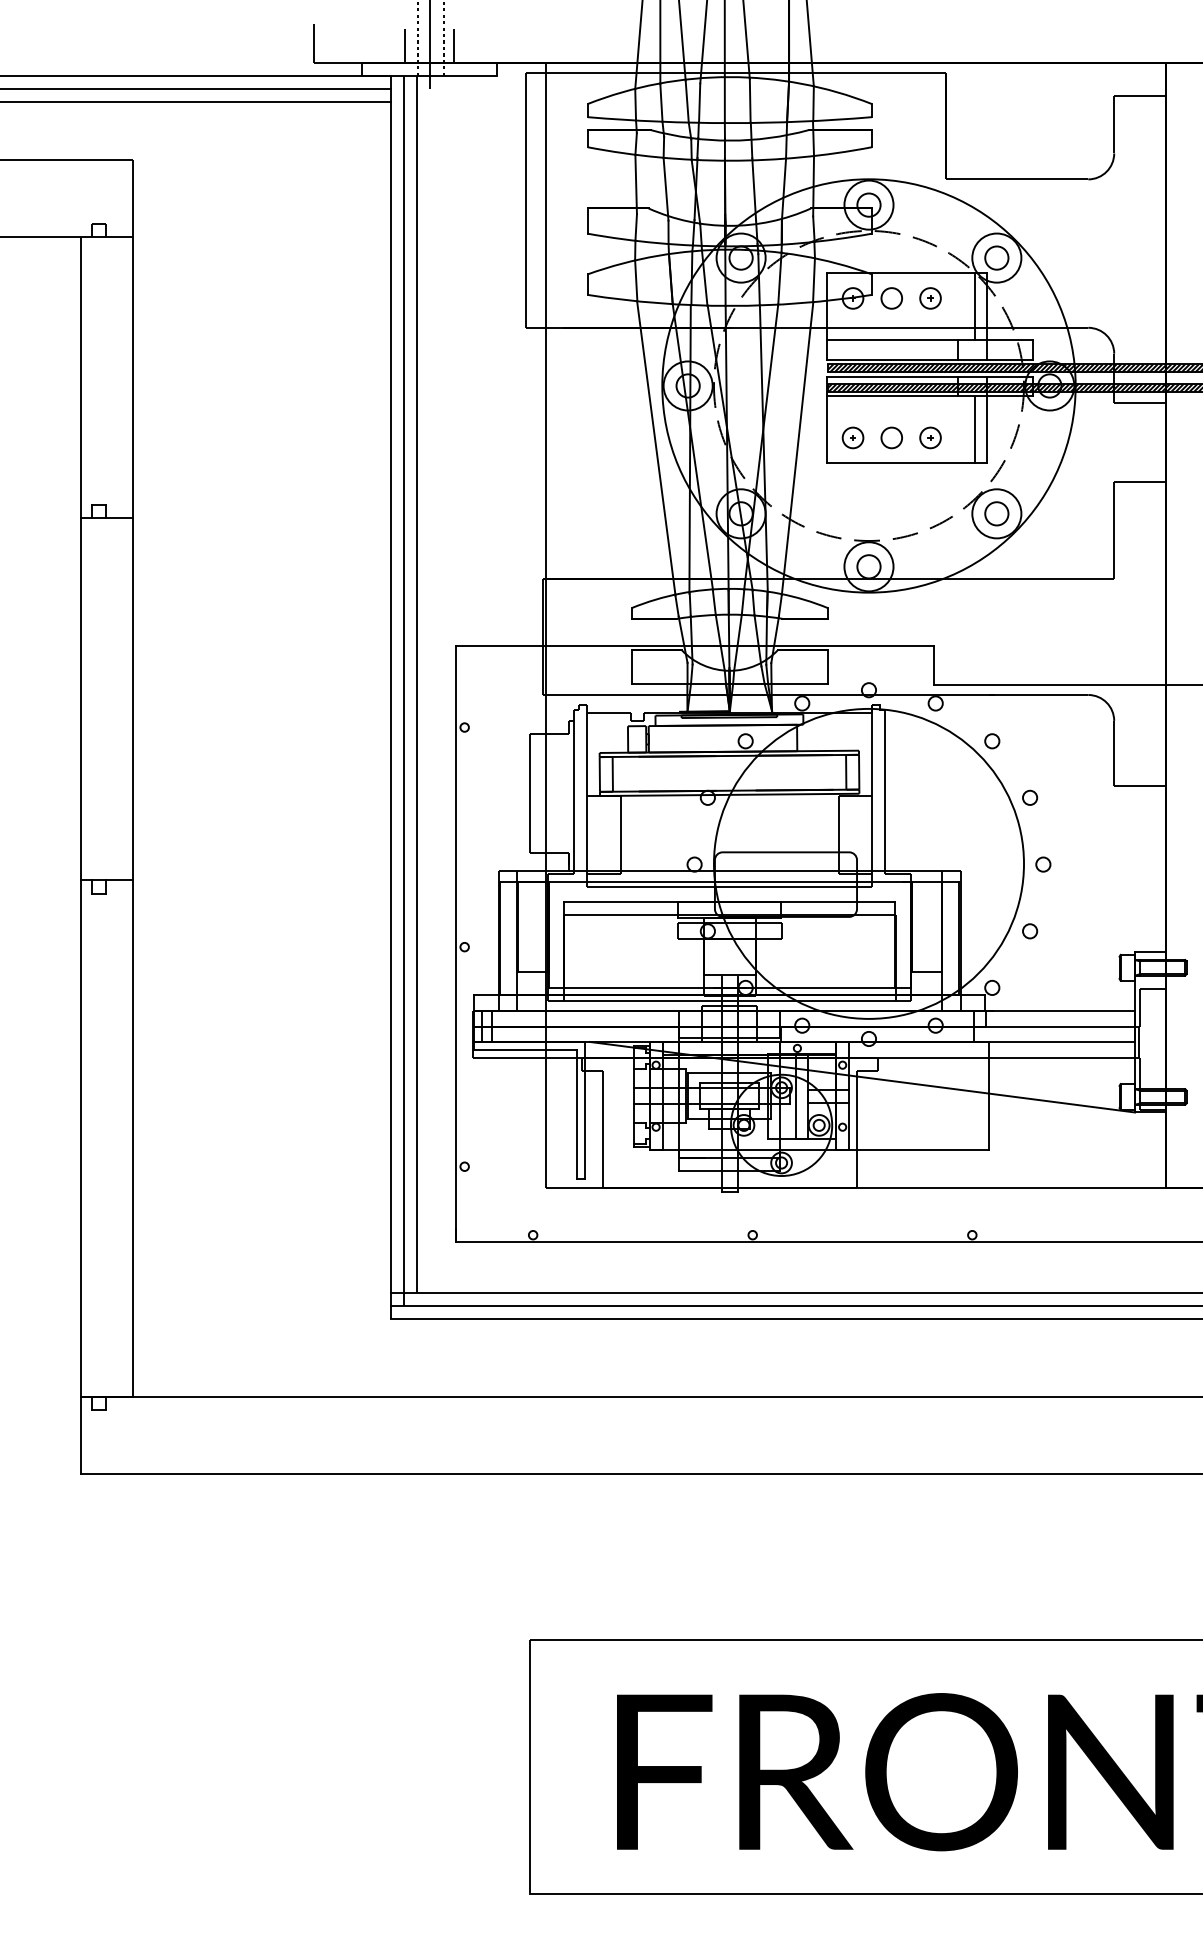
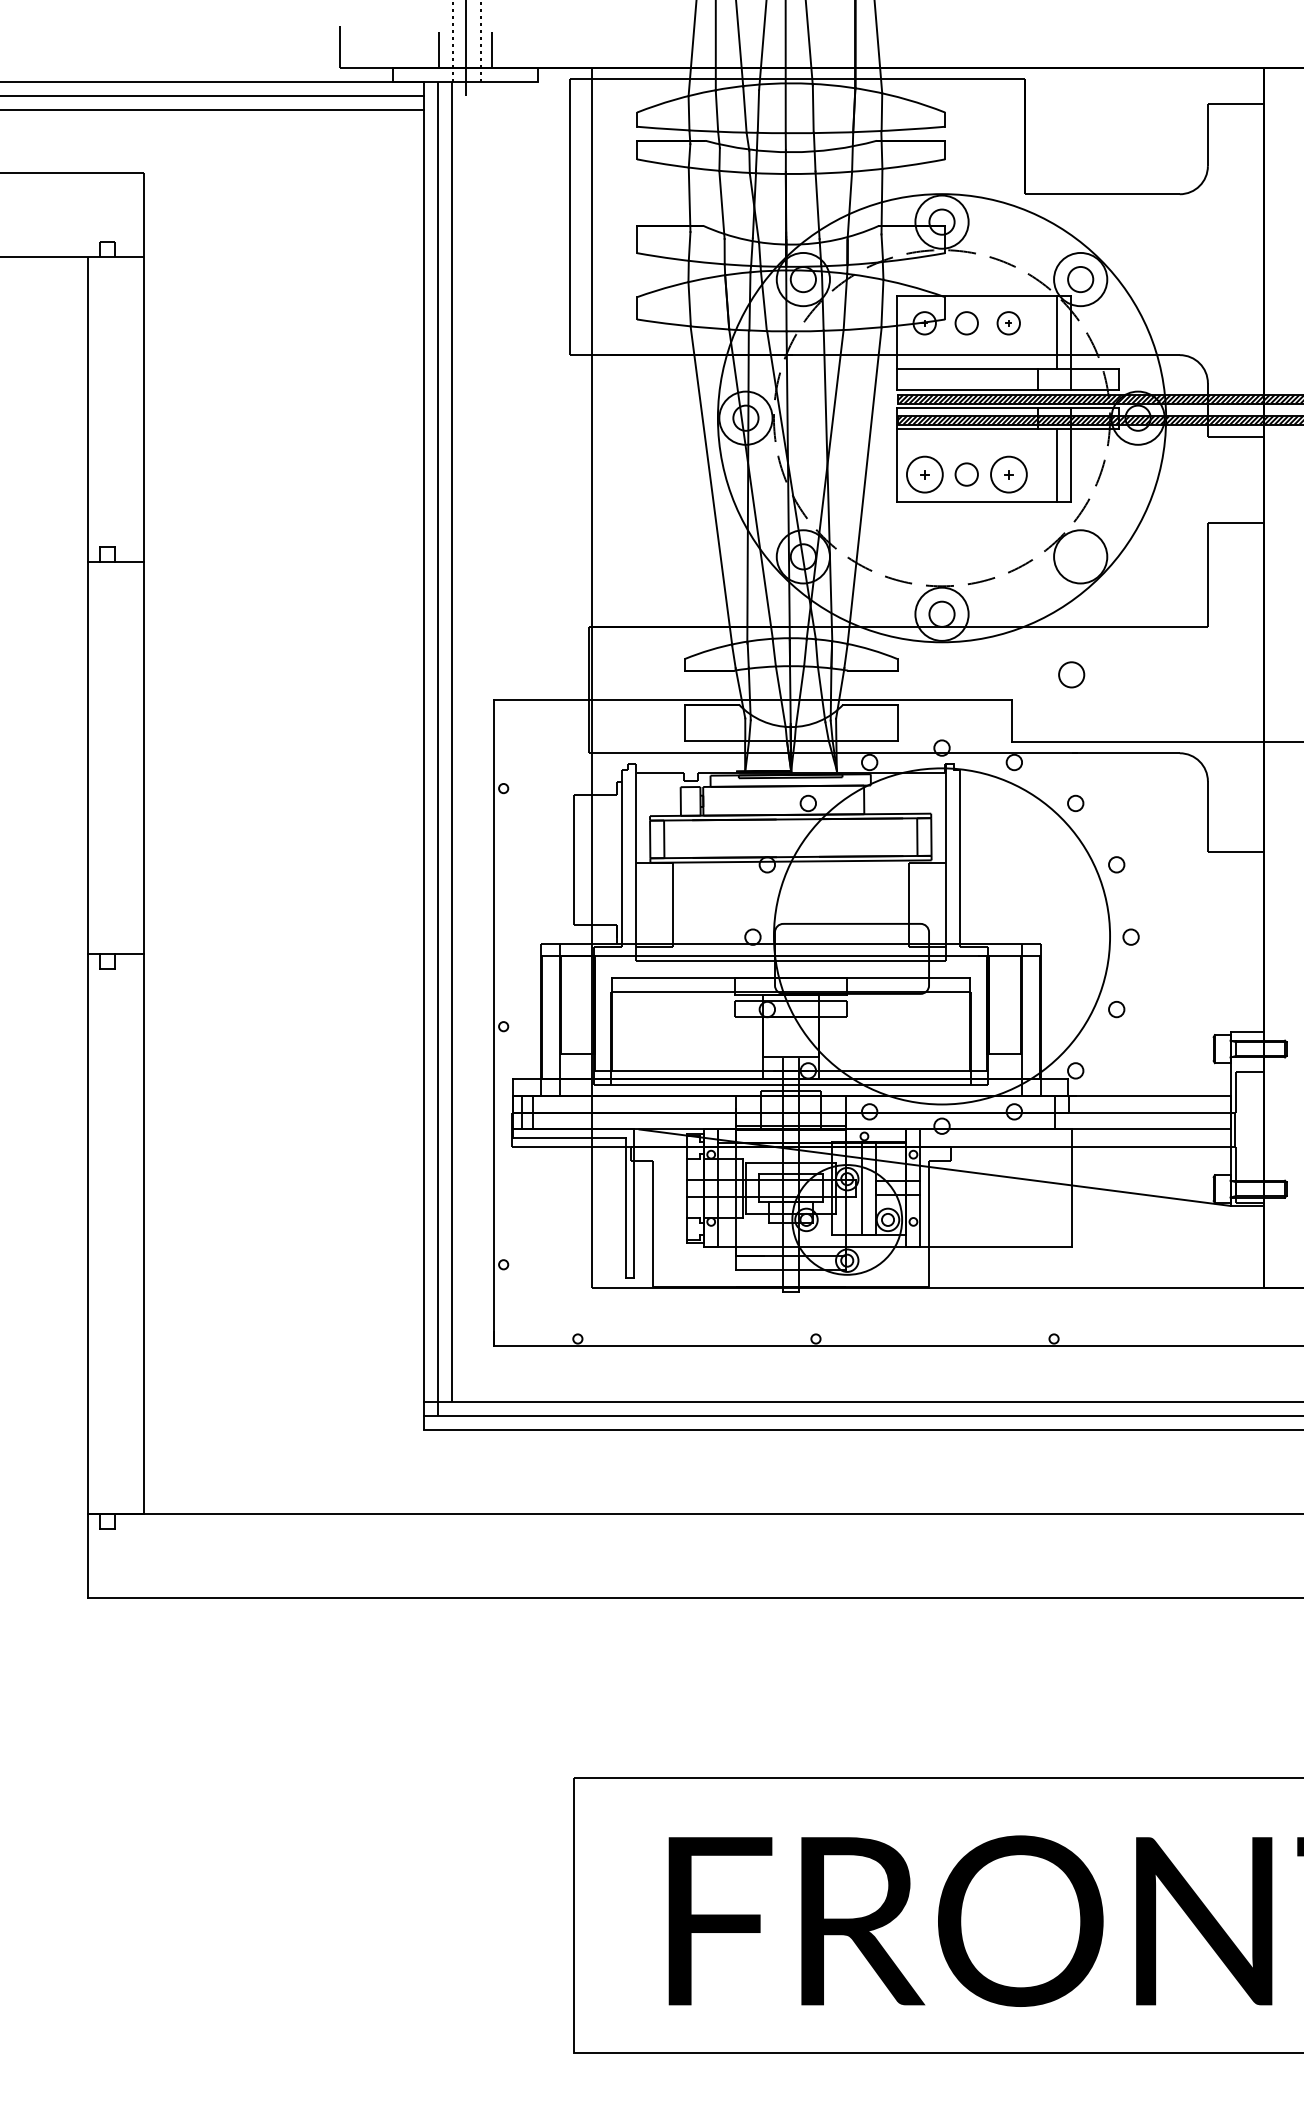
part: (852, 437) -> (924, 474), size x1.6
part: (930, 437) -> (1008, 474), size x1.6
circle: (996, 513) -> (1071, 674), moved

